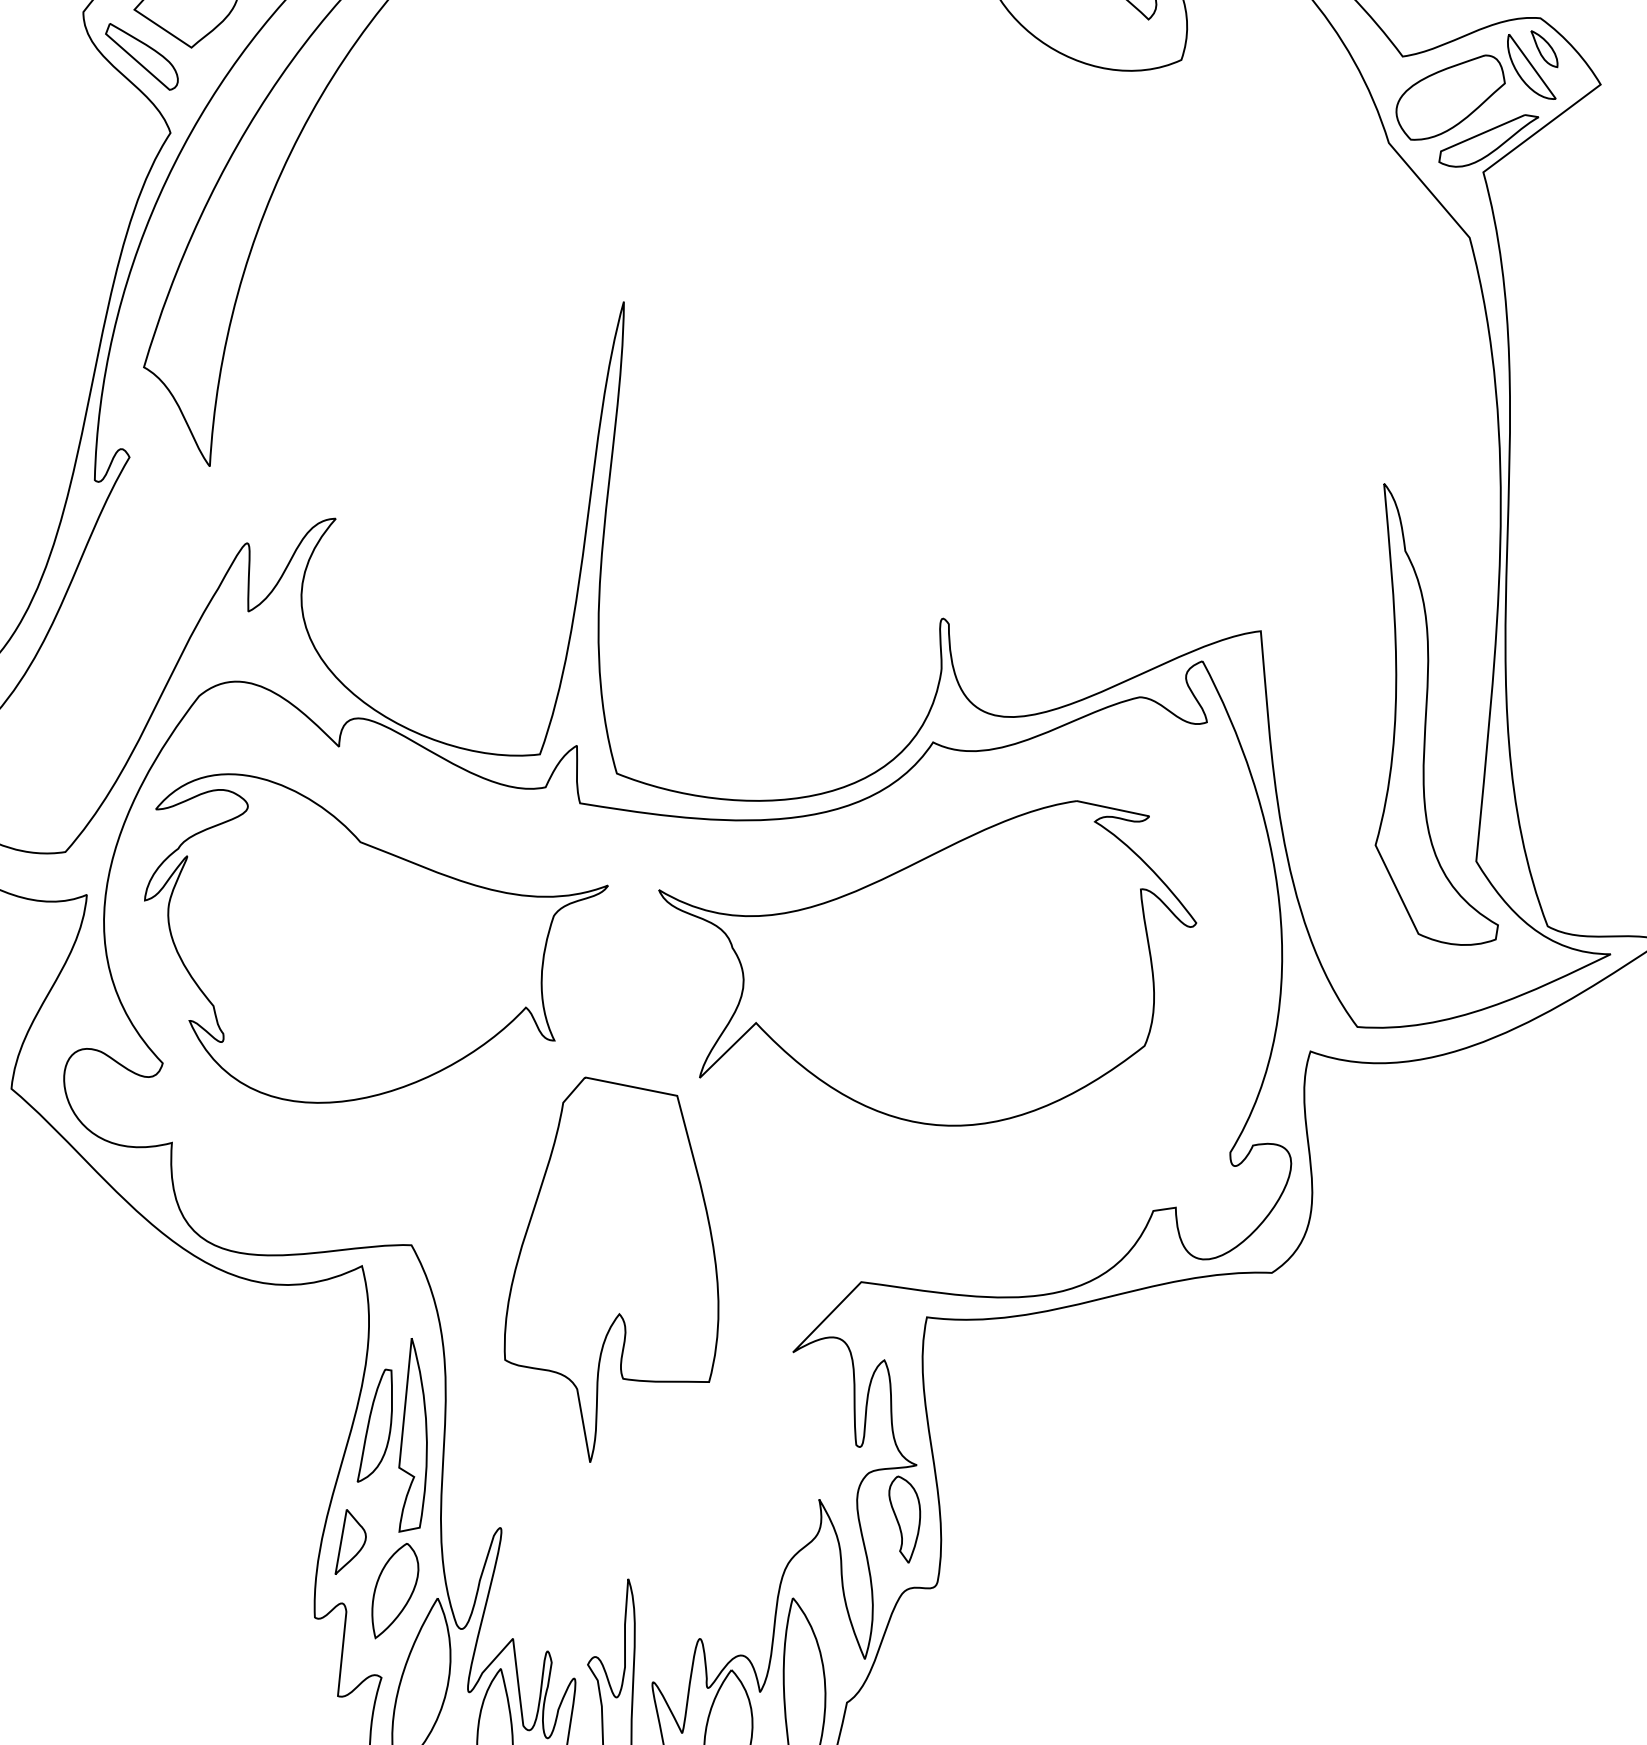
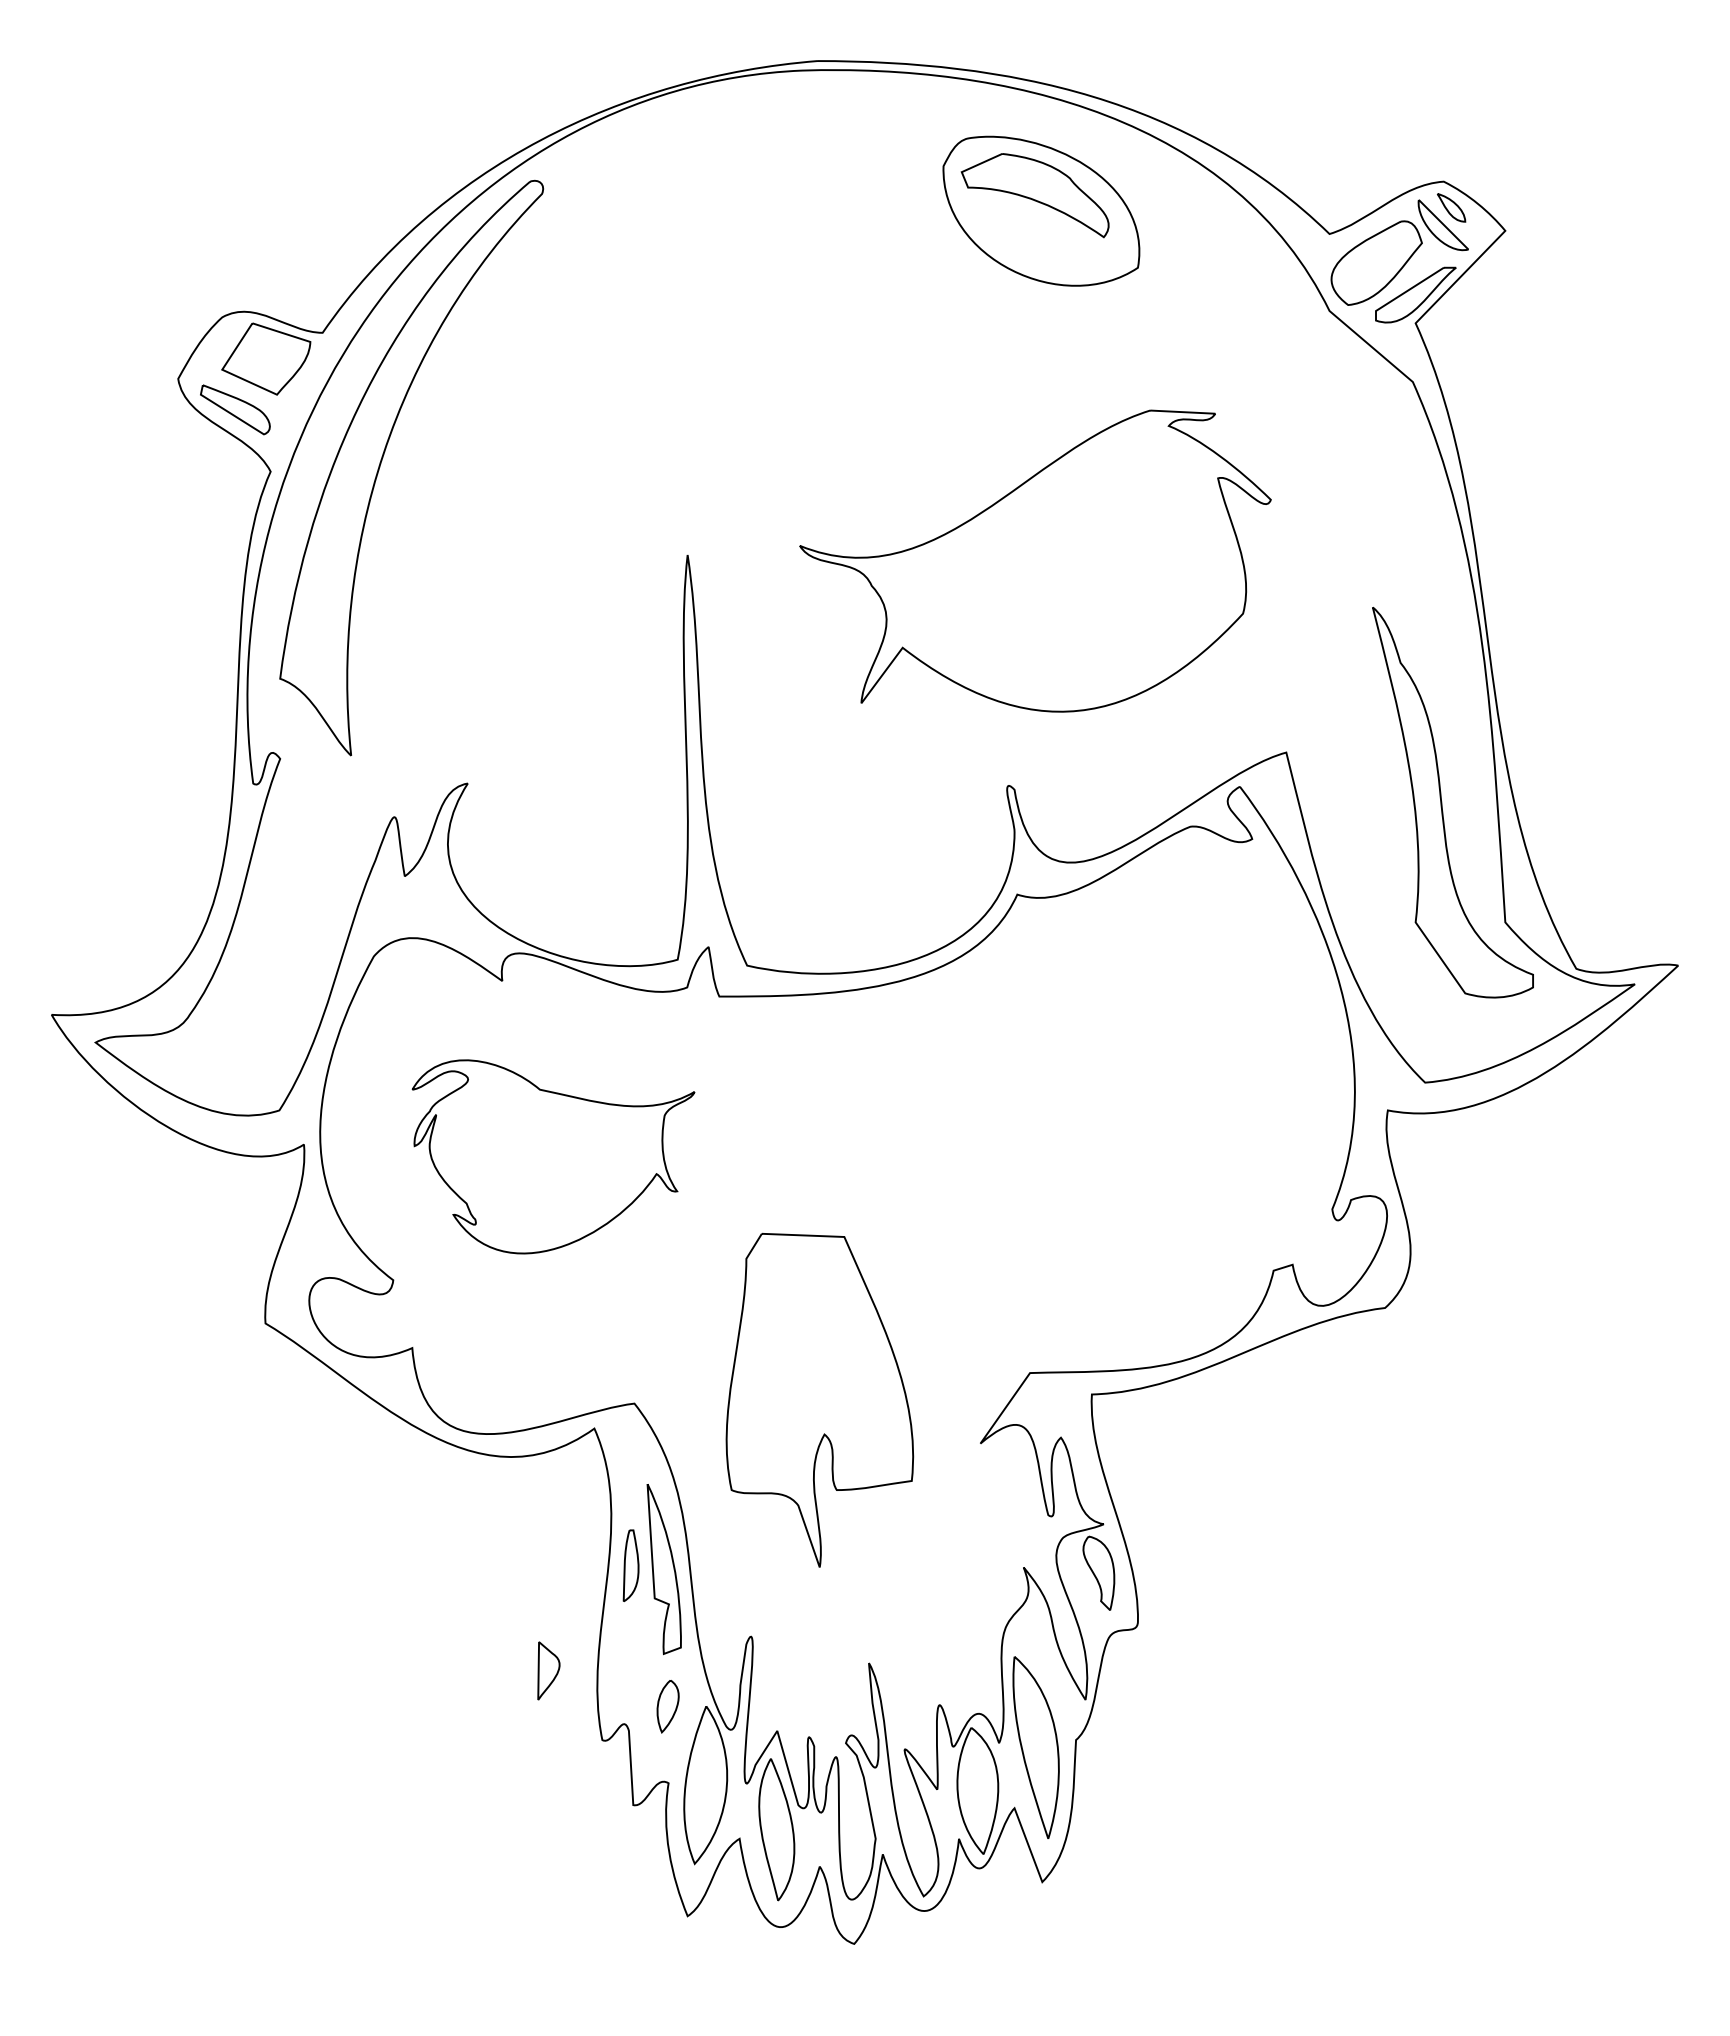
part: (921, 948) -> (1035, 560), moved
part: (365, 953) -> (553, 1156), size x0.7
part: (377, 1426) -> (630, 1565), size x0.7
part: (352, 1543) -> (548, 1670), moved
part: (394, 1591) -> (667, 1706), size x0.6

